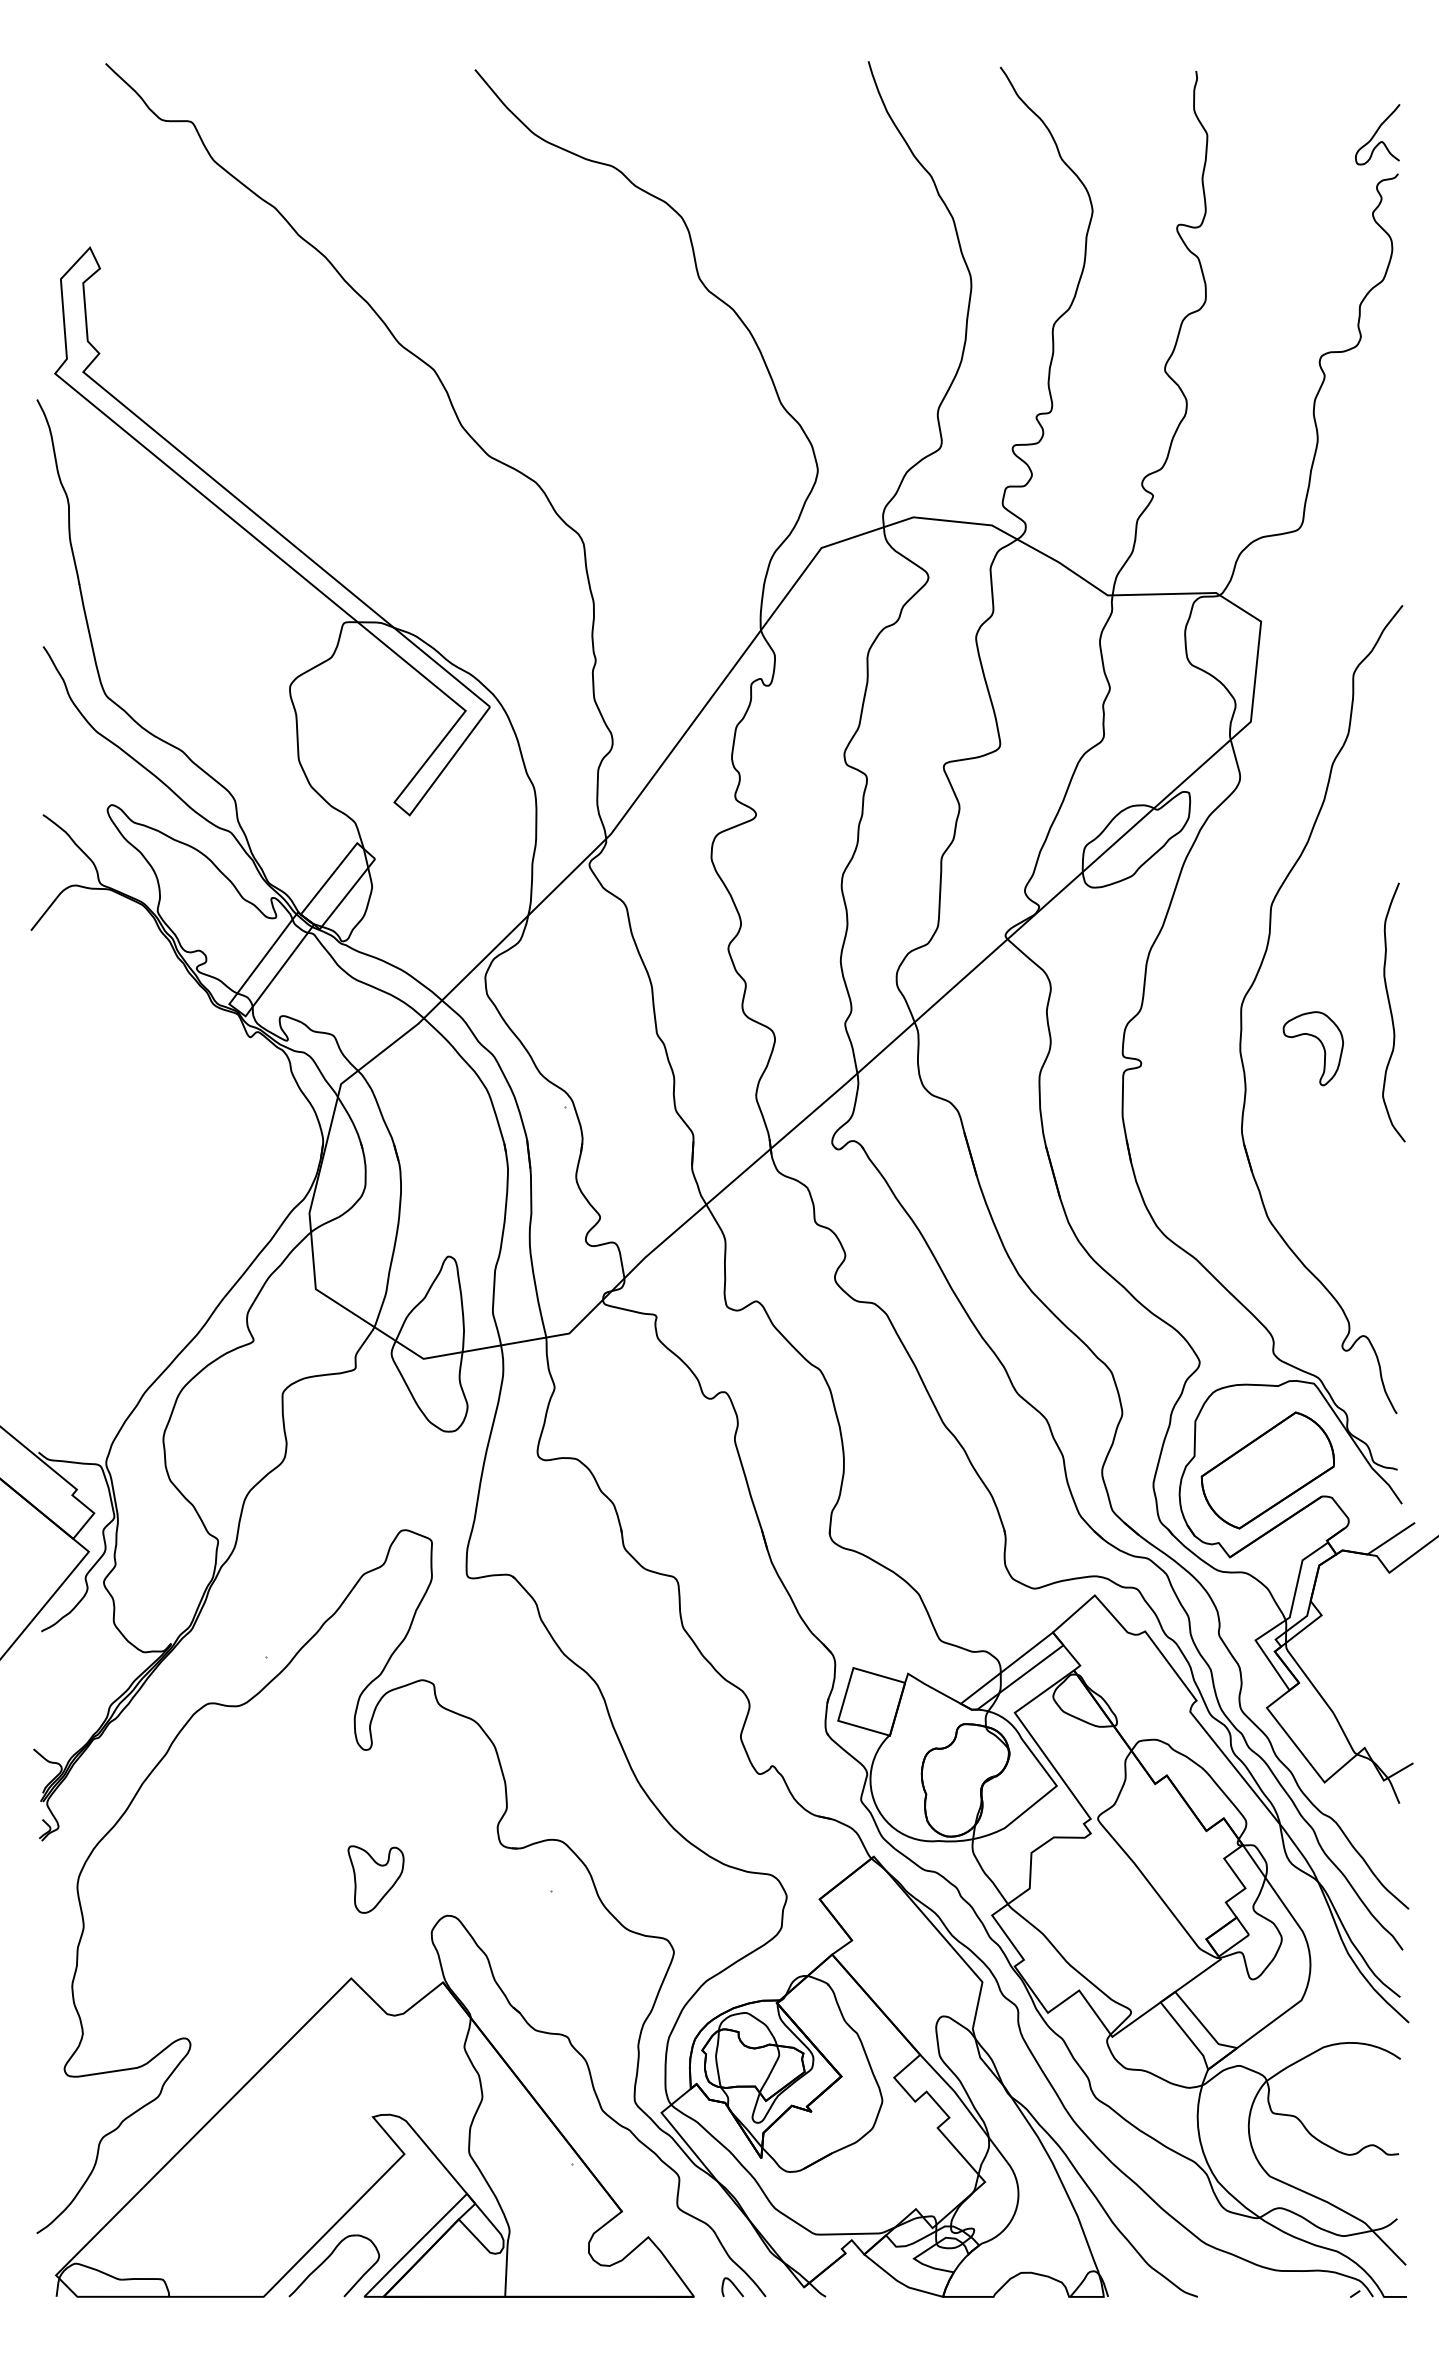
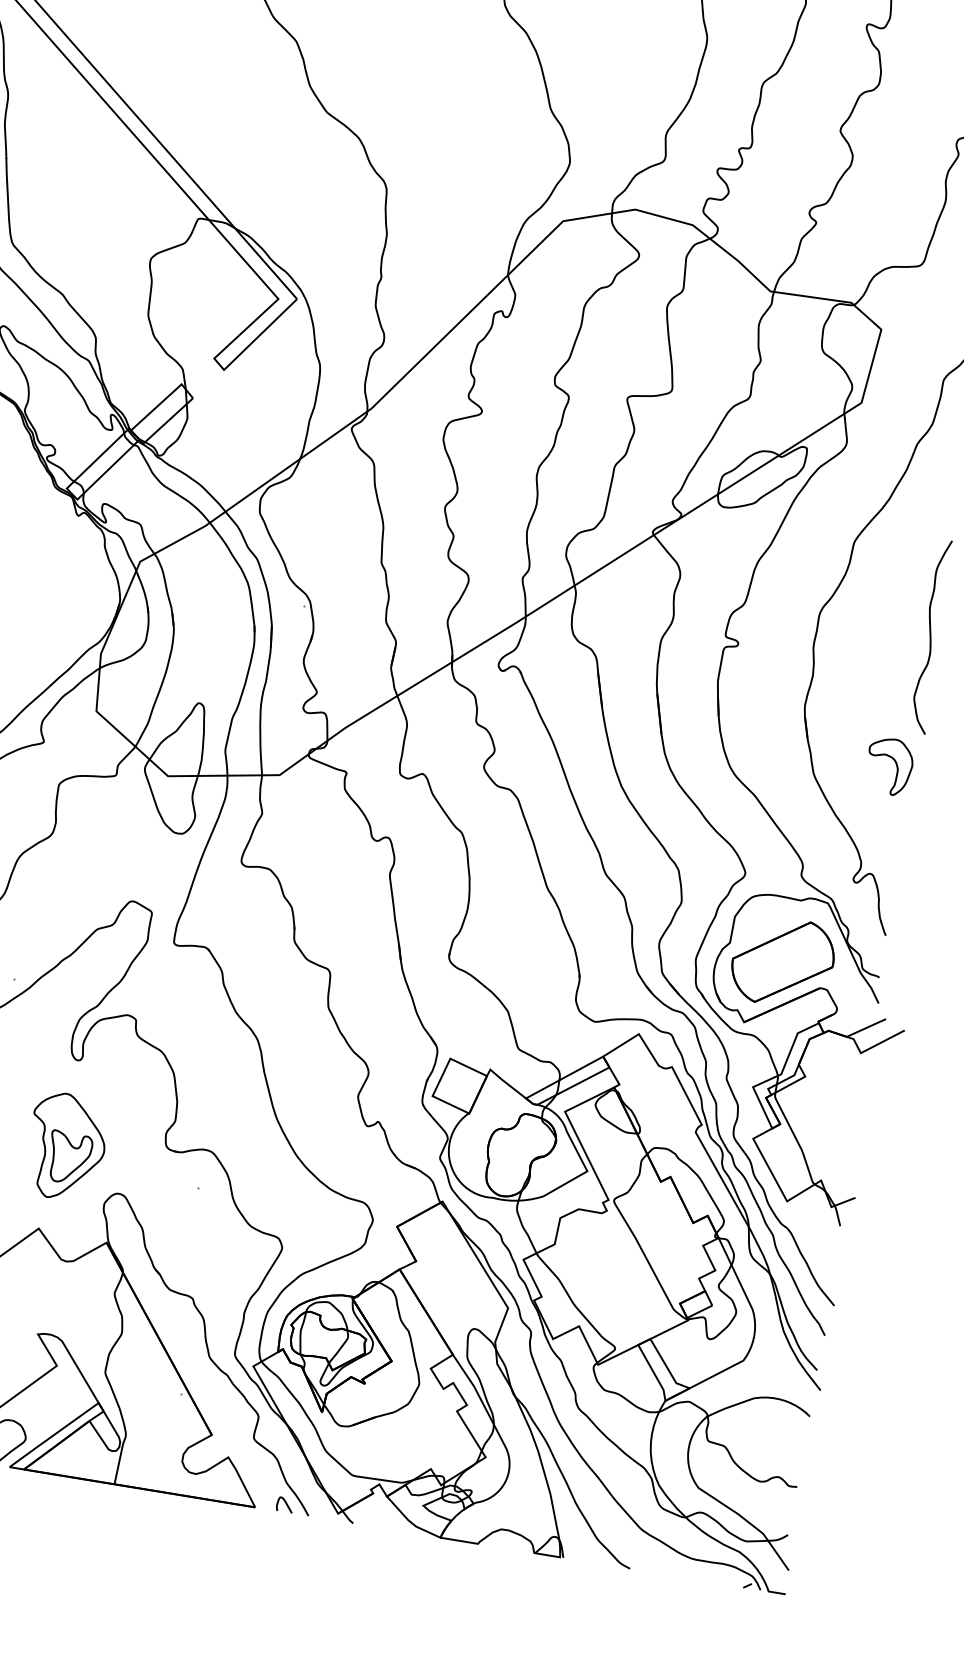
part: (1321, 1044) -> (896, 764), moved
part: (370, 1865) -> (66, 1146), added

